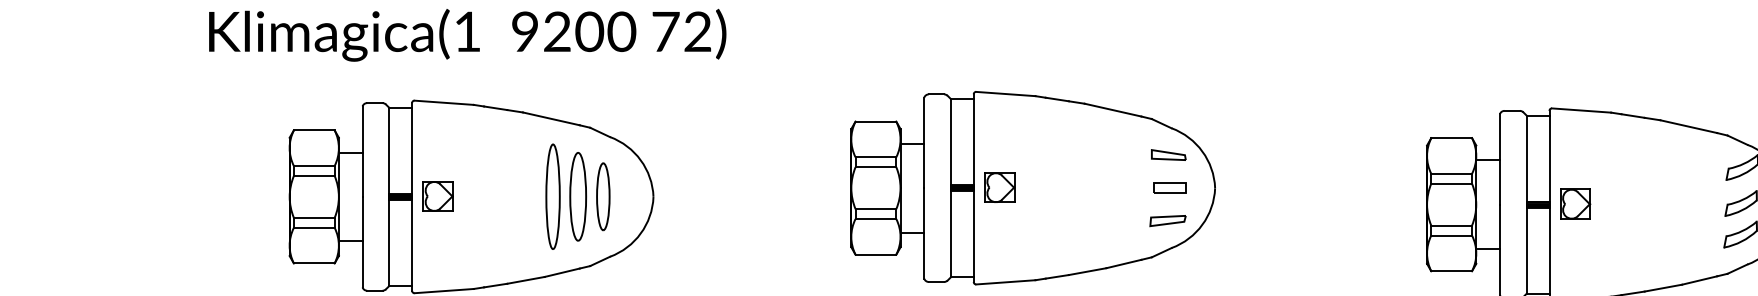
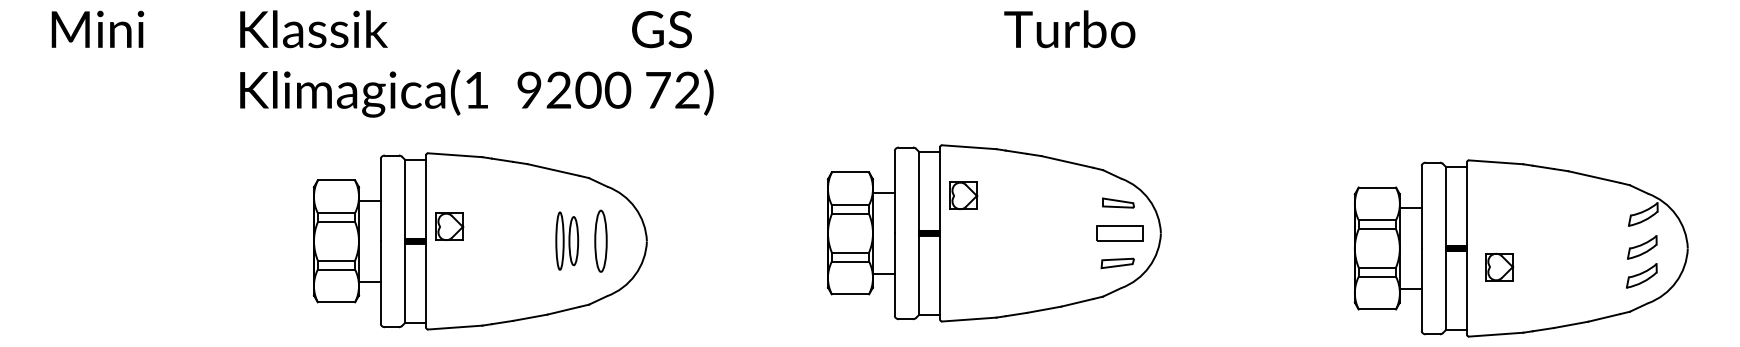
part: (999, 187) -> (963, 195), moved
part: (1169, 188) -> (1119, 233), size x1.6
part: (437, 195) -> (449, 226), moved
part: (566, 195) -> (567, 240), size x0.6
part: (1575, 204) -> (1499, 267), moved

